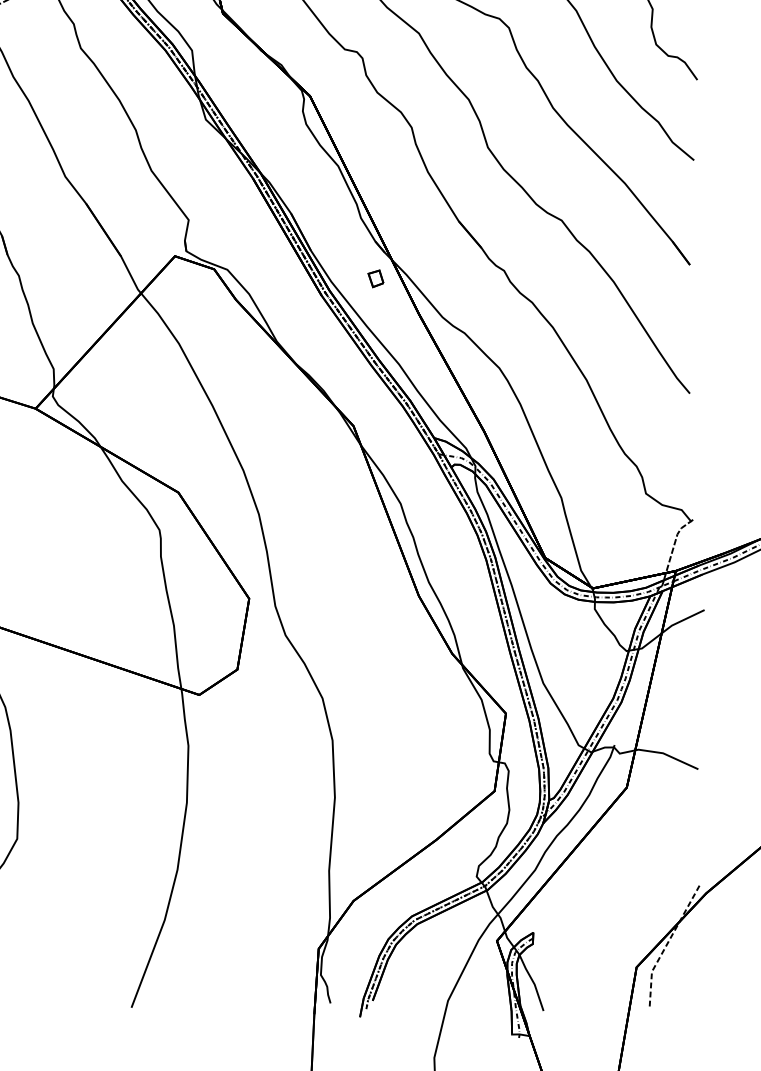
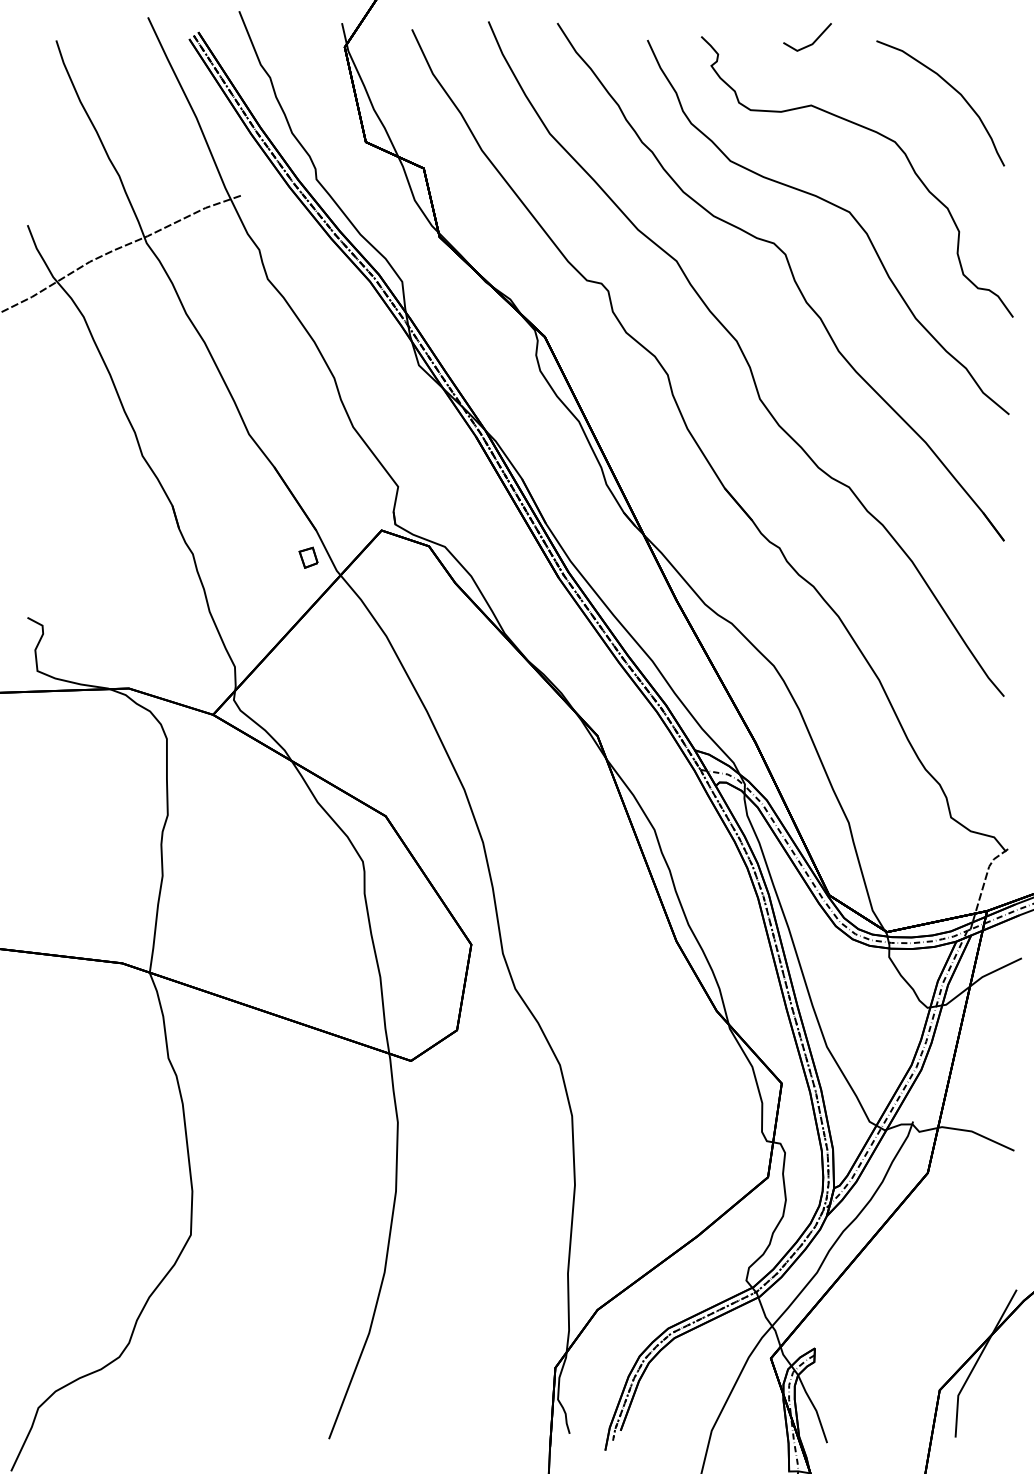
part: (375, 278) -> (308, 557), moved
line: (667, 943) -> (977, 1361), dashed -> solid

